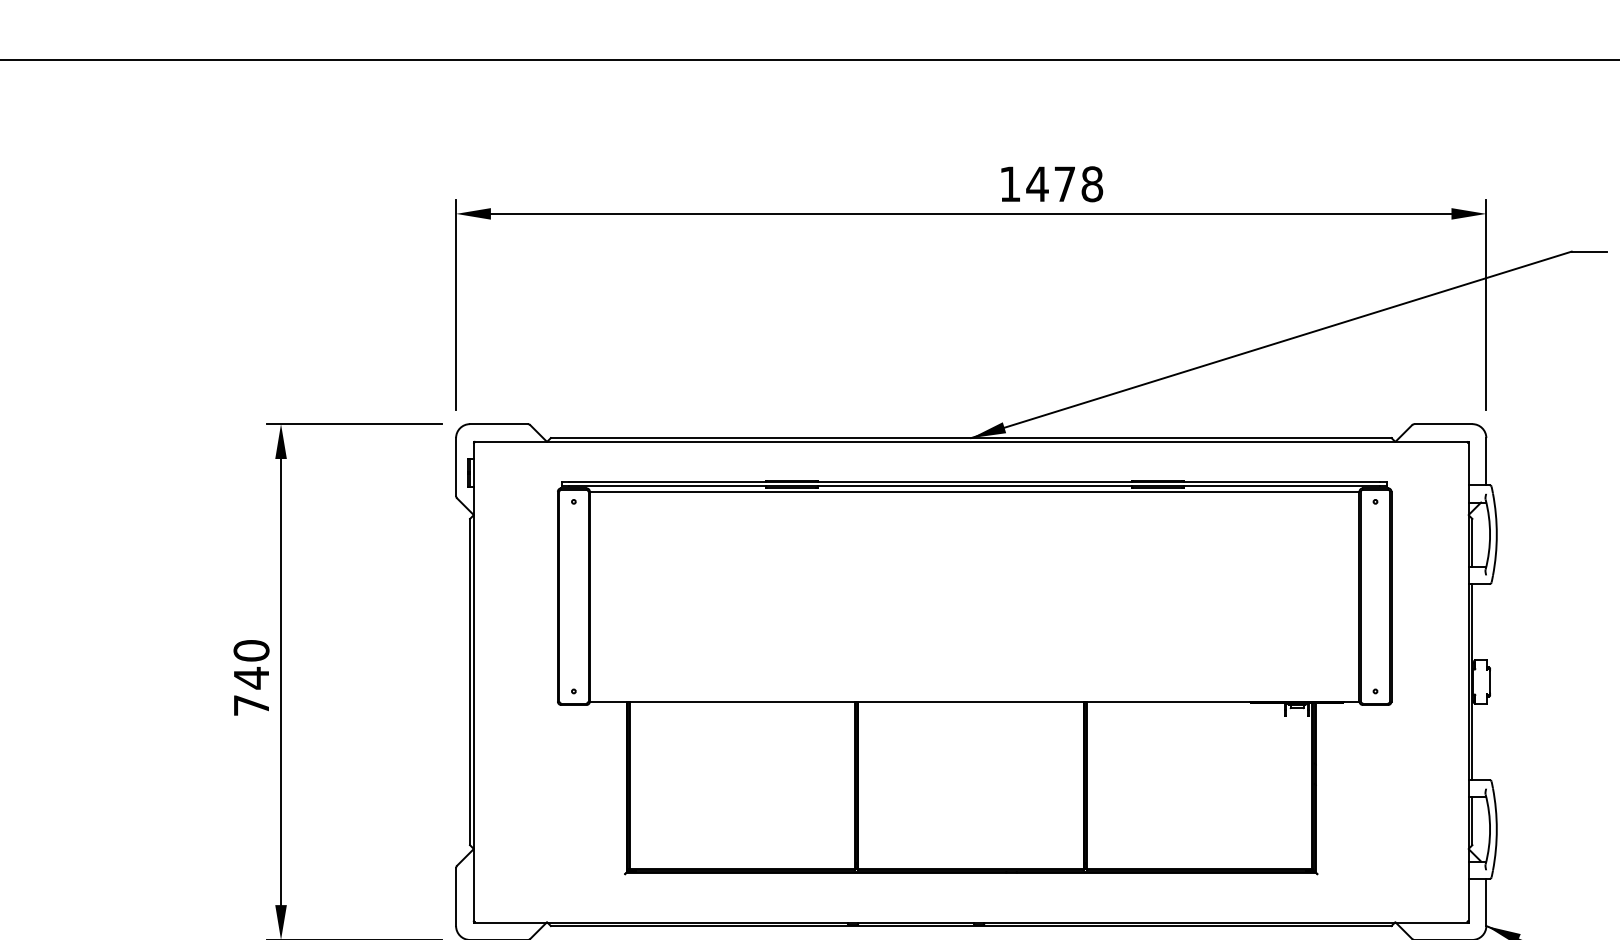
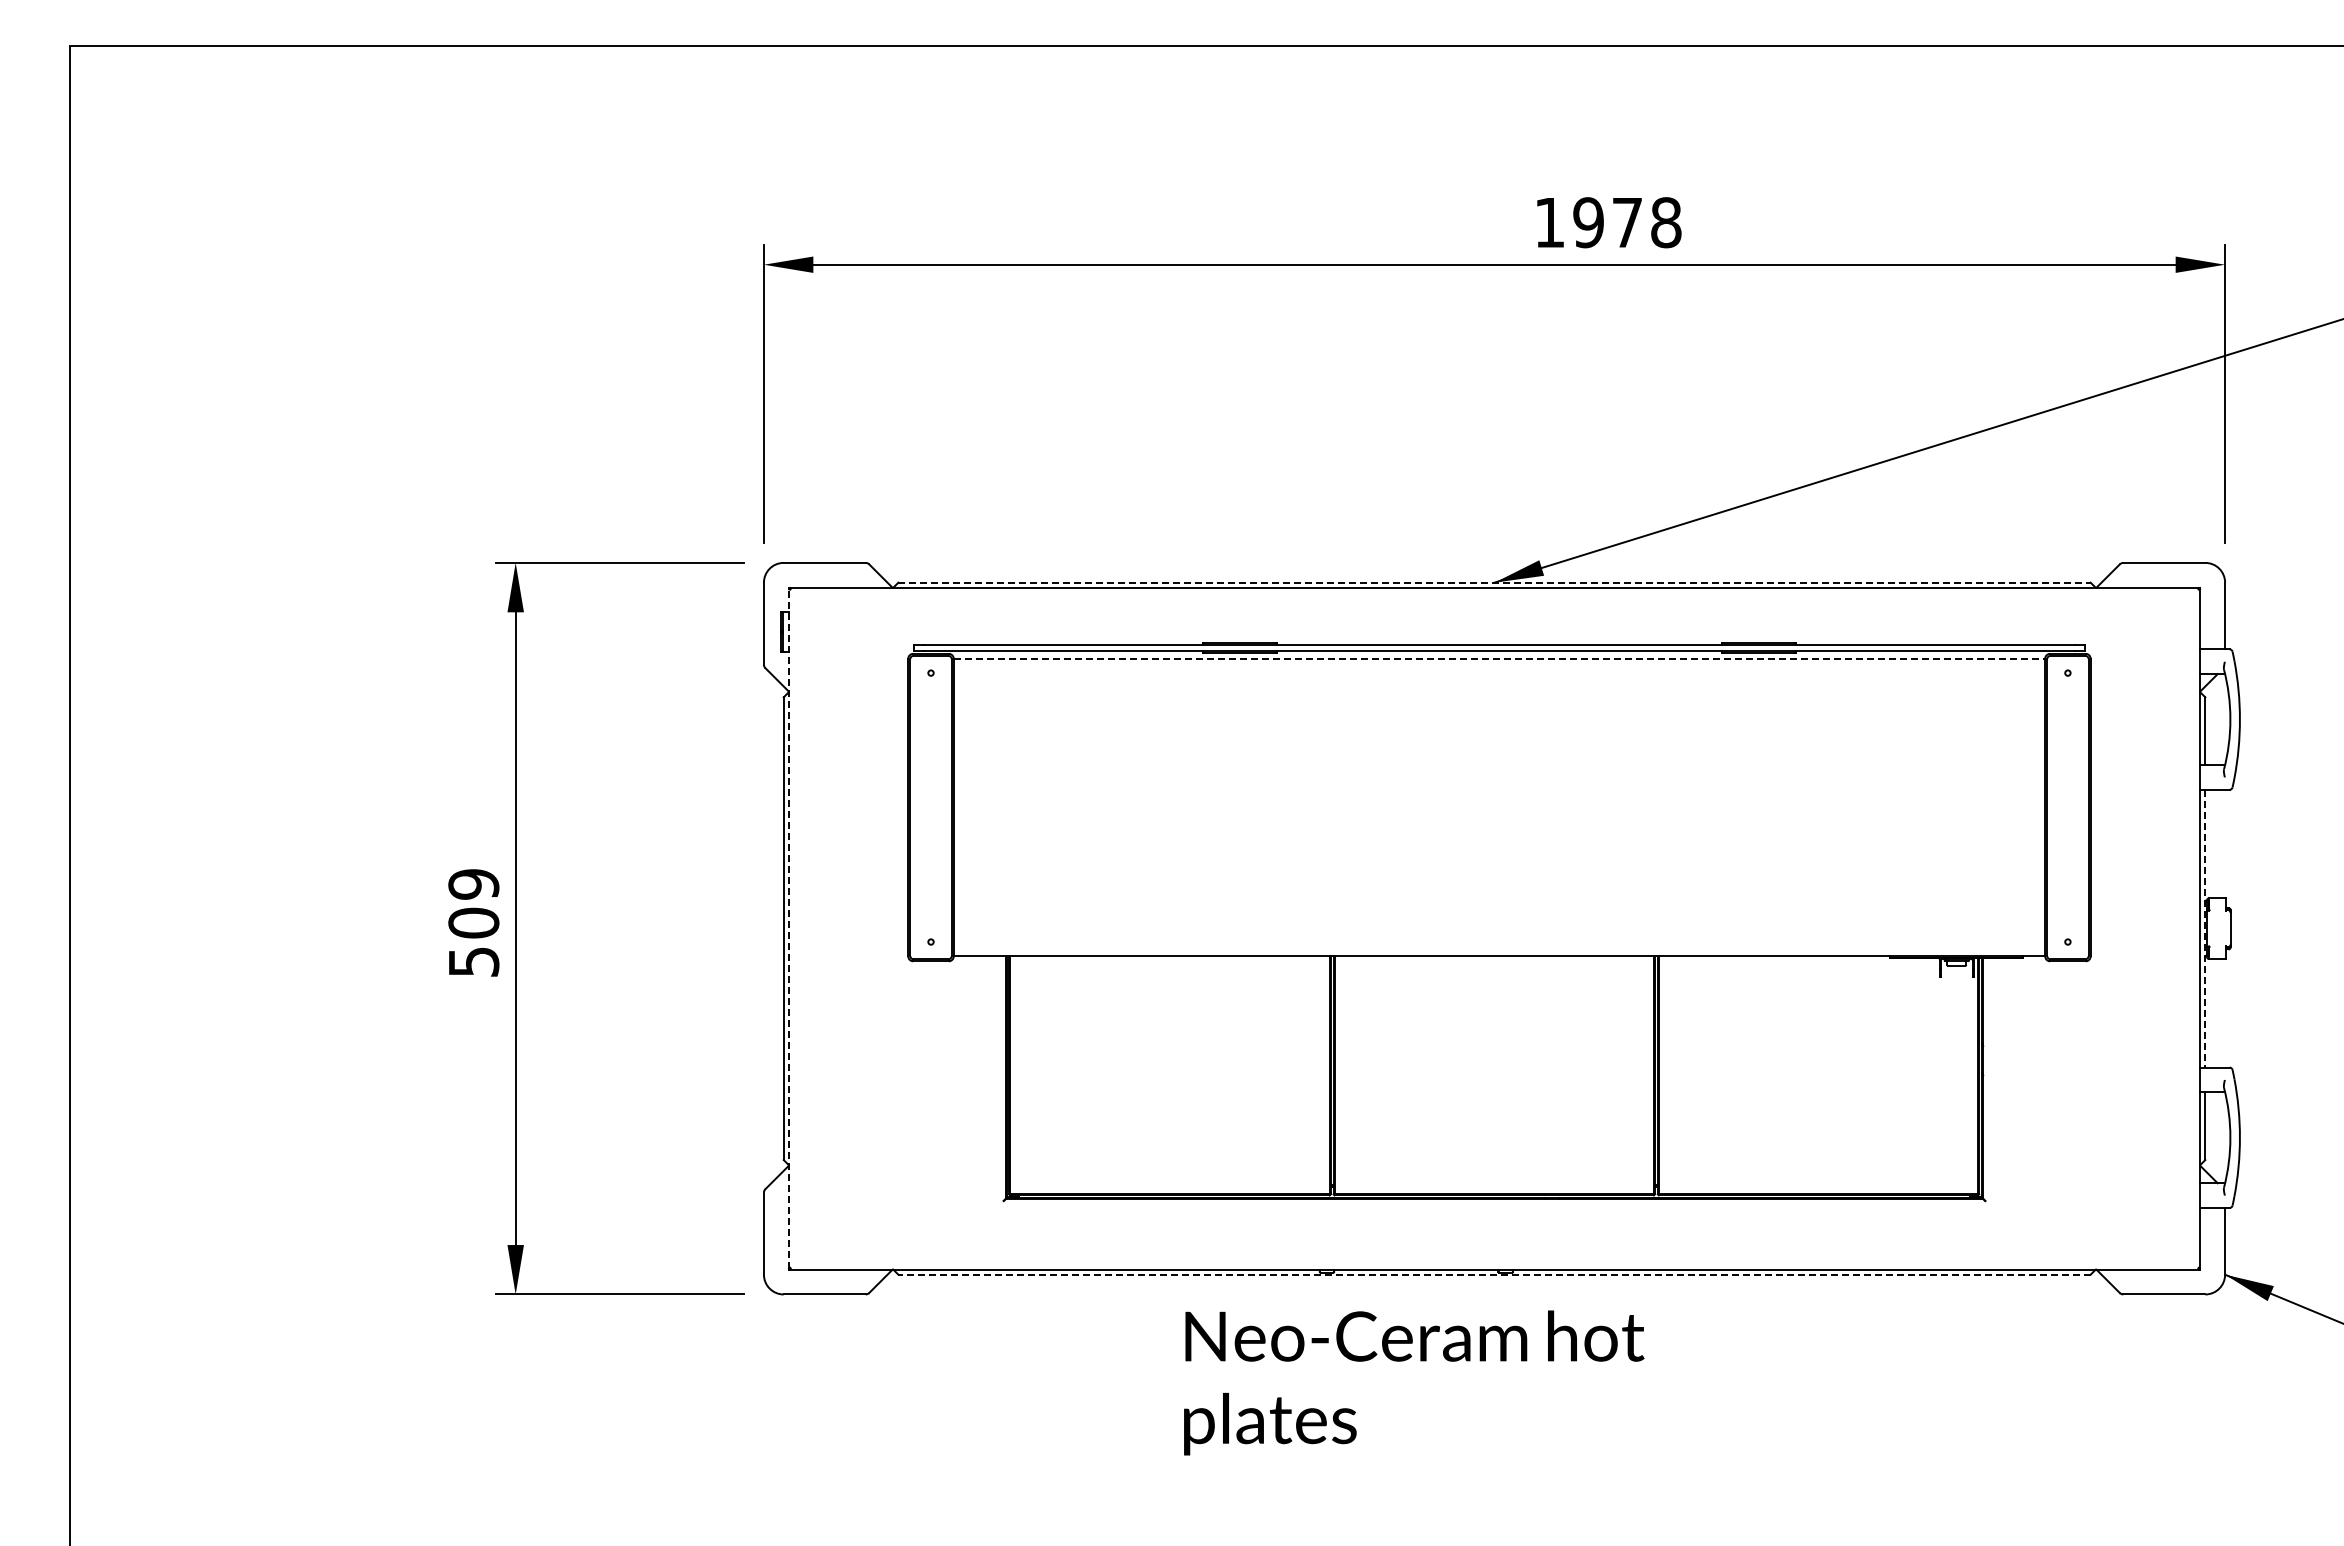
text: (1037, 184) -> (1588, 222), 1478 -> 1978
line: (971, 437) -> (1495, 582), solid -> dashed
line: (974, 491) -> (1499, 658), solid -> dashed
text: (251, 677) -> (473, 922), 740 -> 509
line: (473, 681) -> (788, 928), solid -> dashed
line: (1472, 681) -> (2205, 928), solid -> dashed
line: (971, 925) -> (1494, 1274), solid -> dashed

